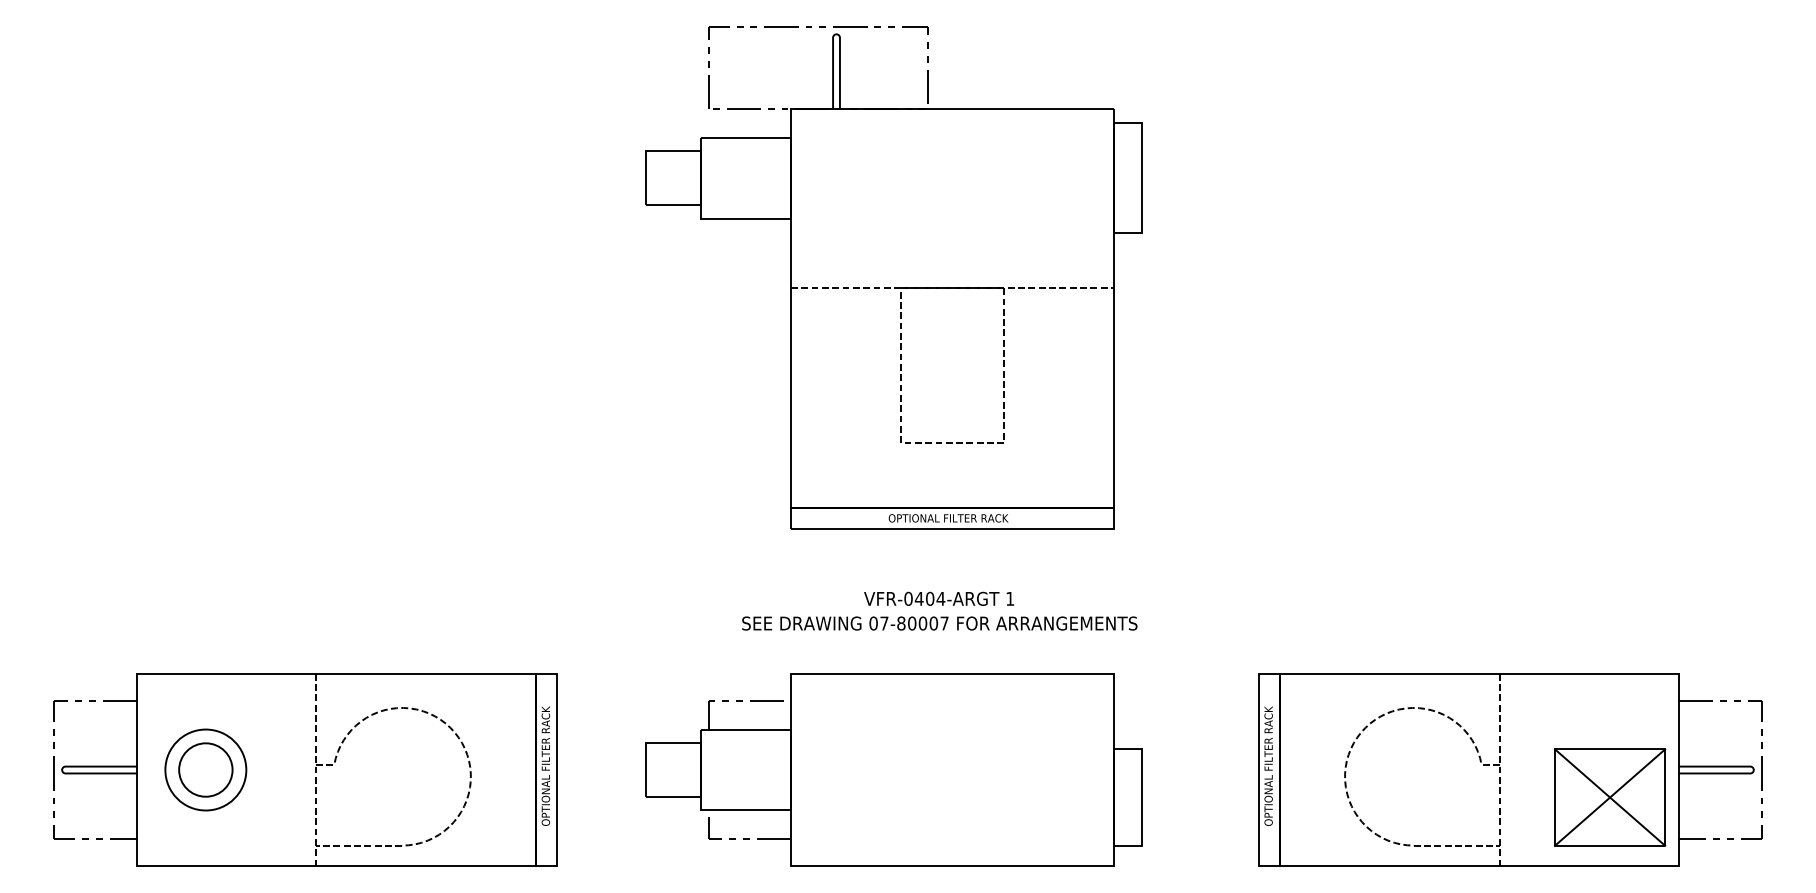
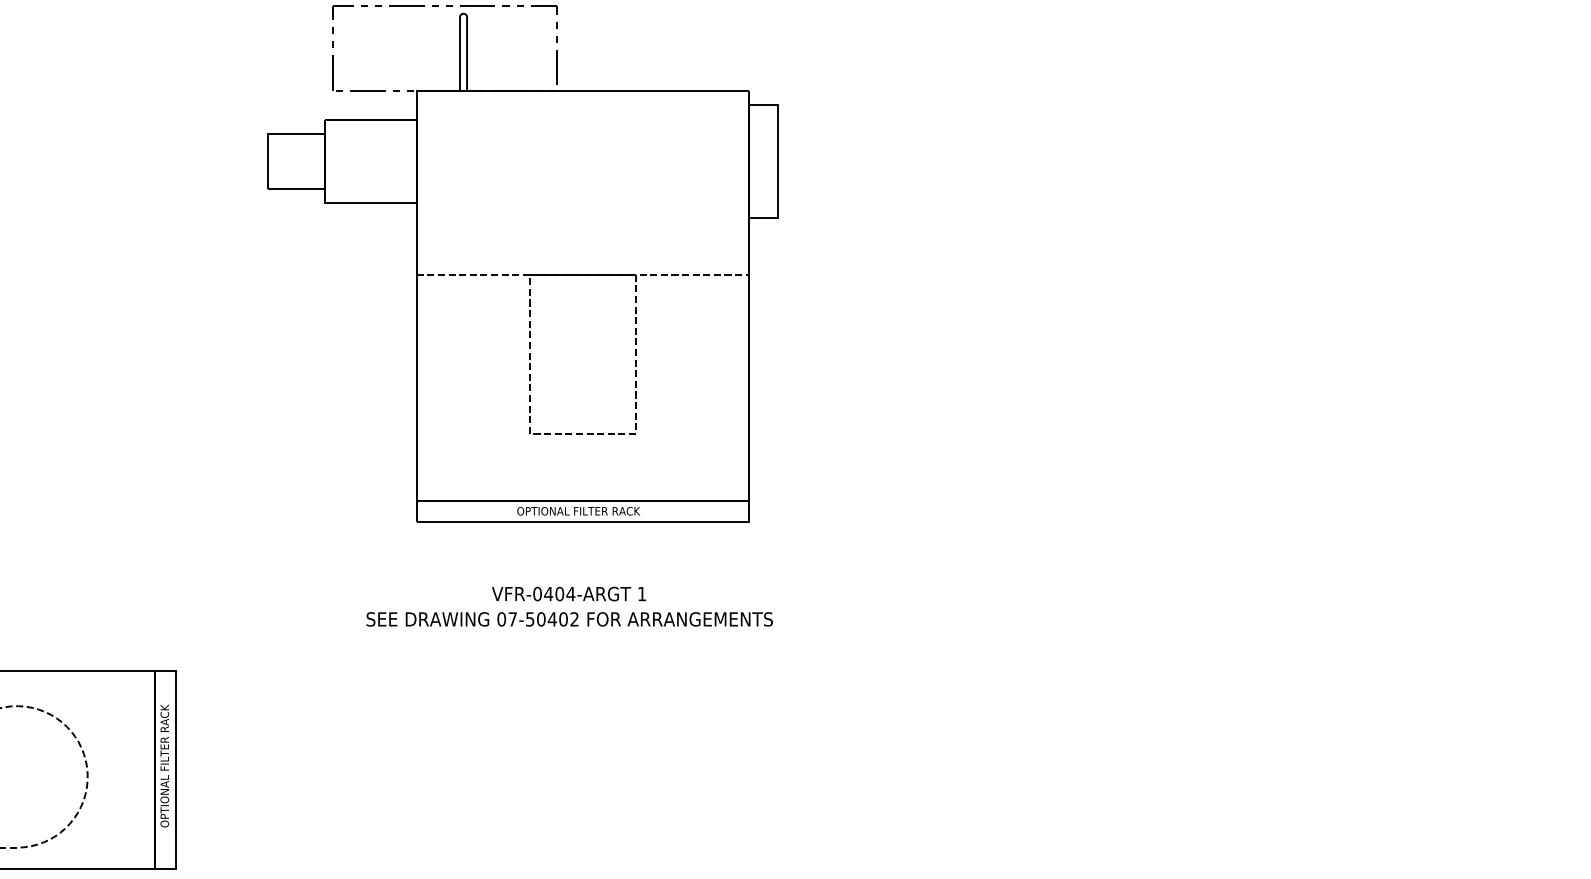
text: (922, 623) -> (551, 619), 07-80007 -> 07-50402
part: (893, 769) -> (522, 769), removed
part: (1510, 769) -> (1156, 769), removed

